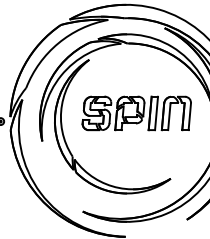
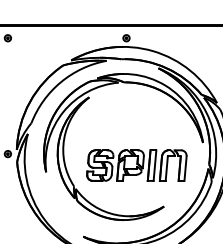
part: (136, 113) -> (136, 165), moved

